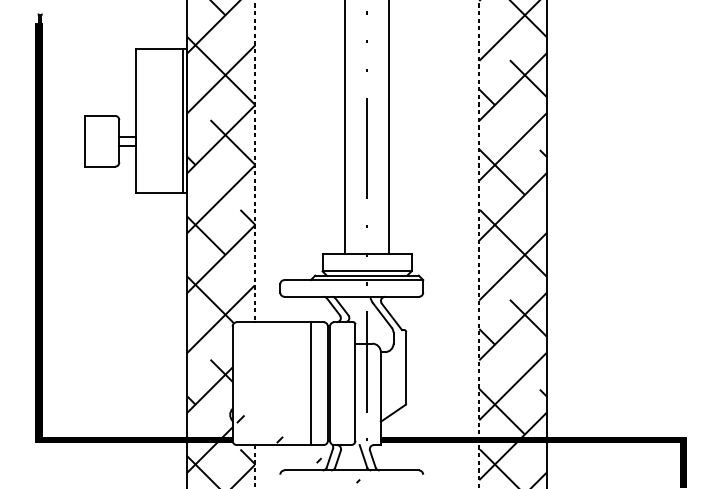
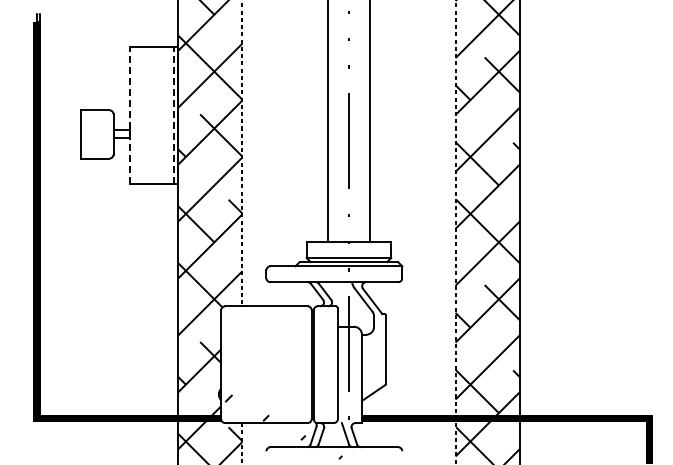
line: (136, 120) -> (129, 114), solid -> dashed
line: (182, 120) -> (173, 114), solid -> dashed
line: (310, 383) -> (295, 364), removed

